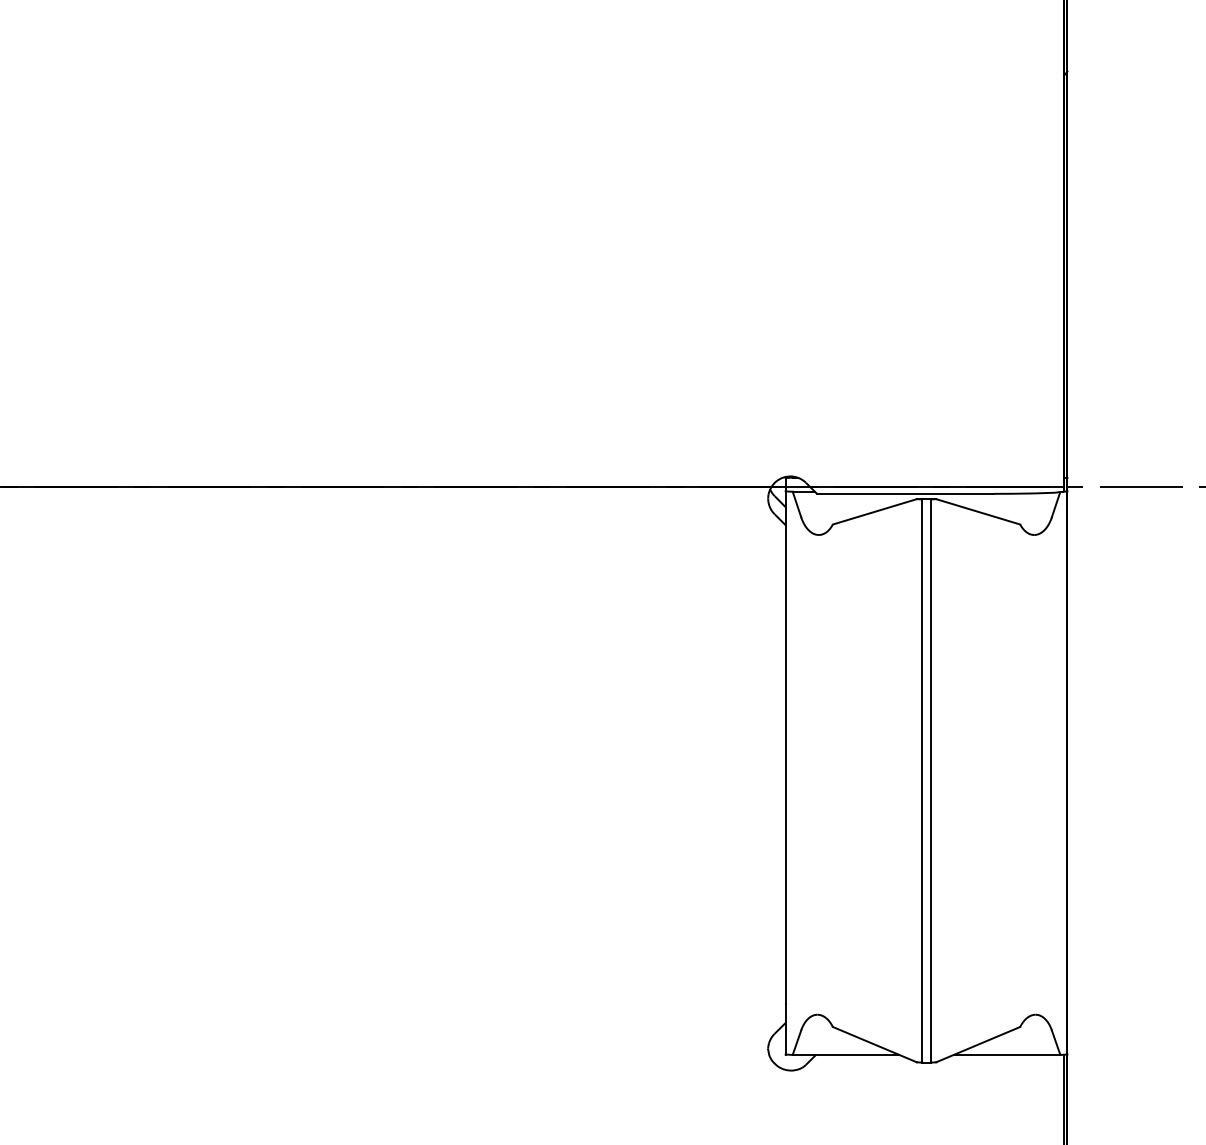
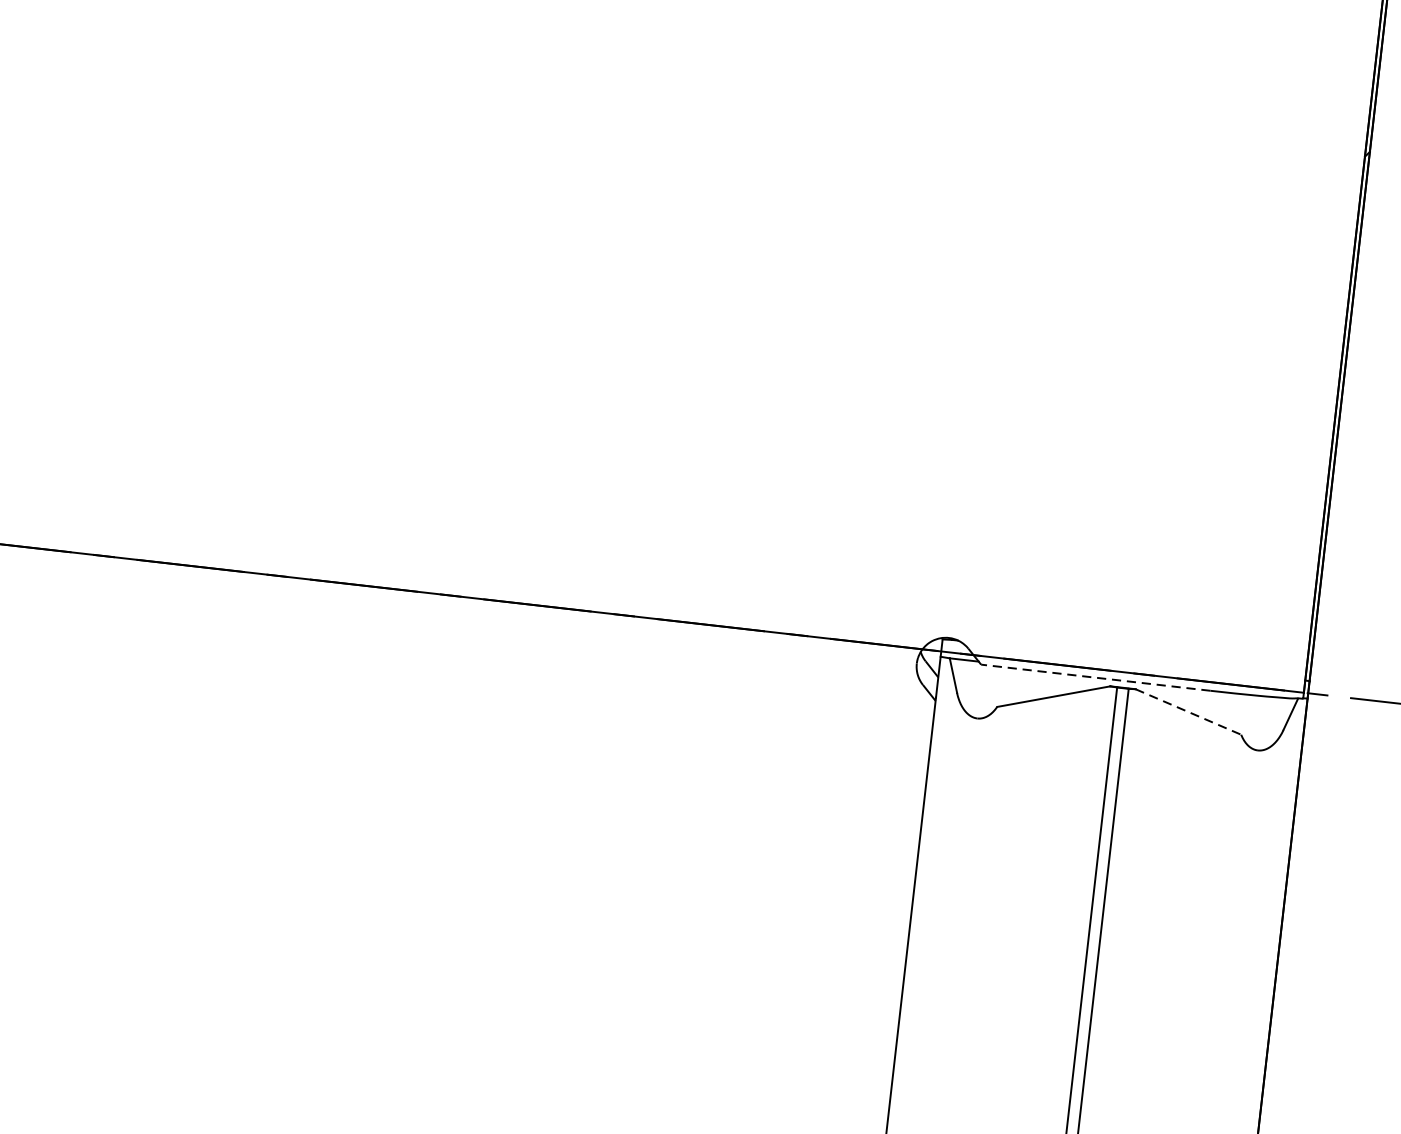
line: (904, 493) -> (1095, 677), solid -> dashed
line: (978, 511) -> (1188, 711), solid -> dashed

